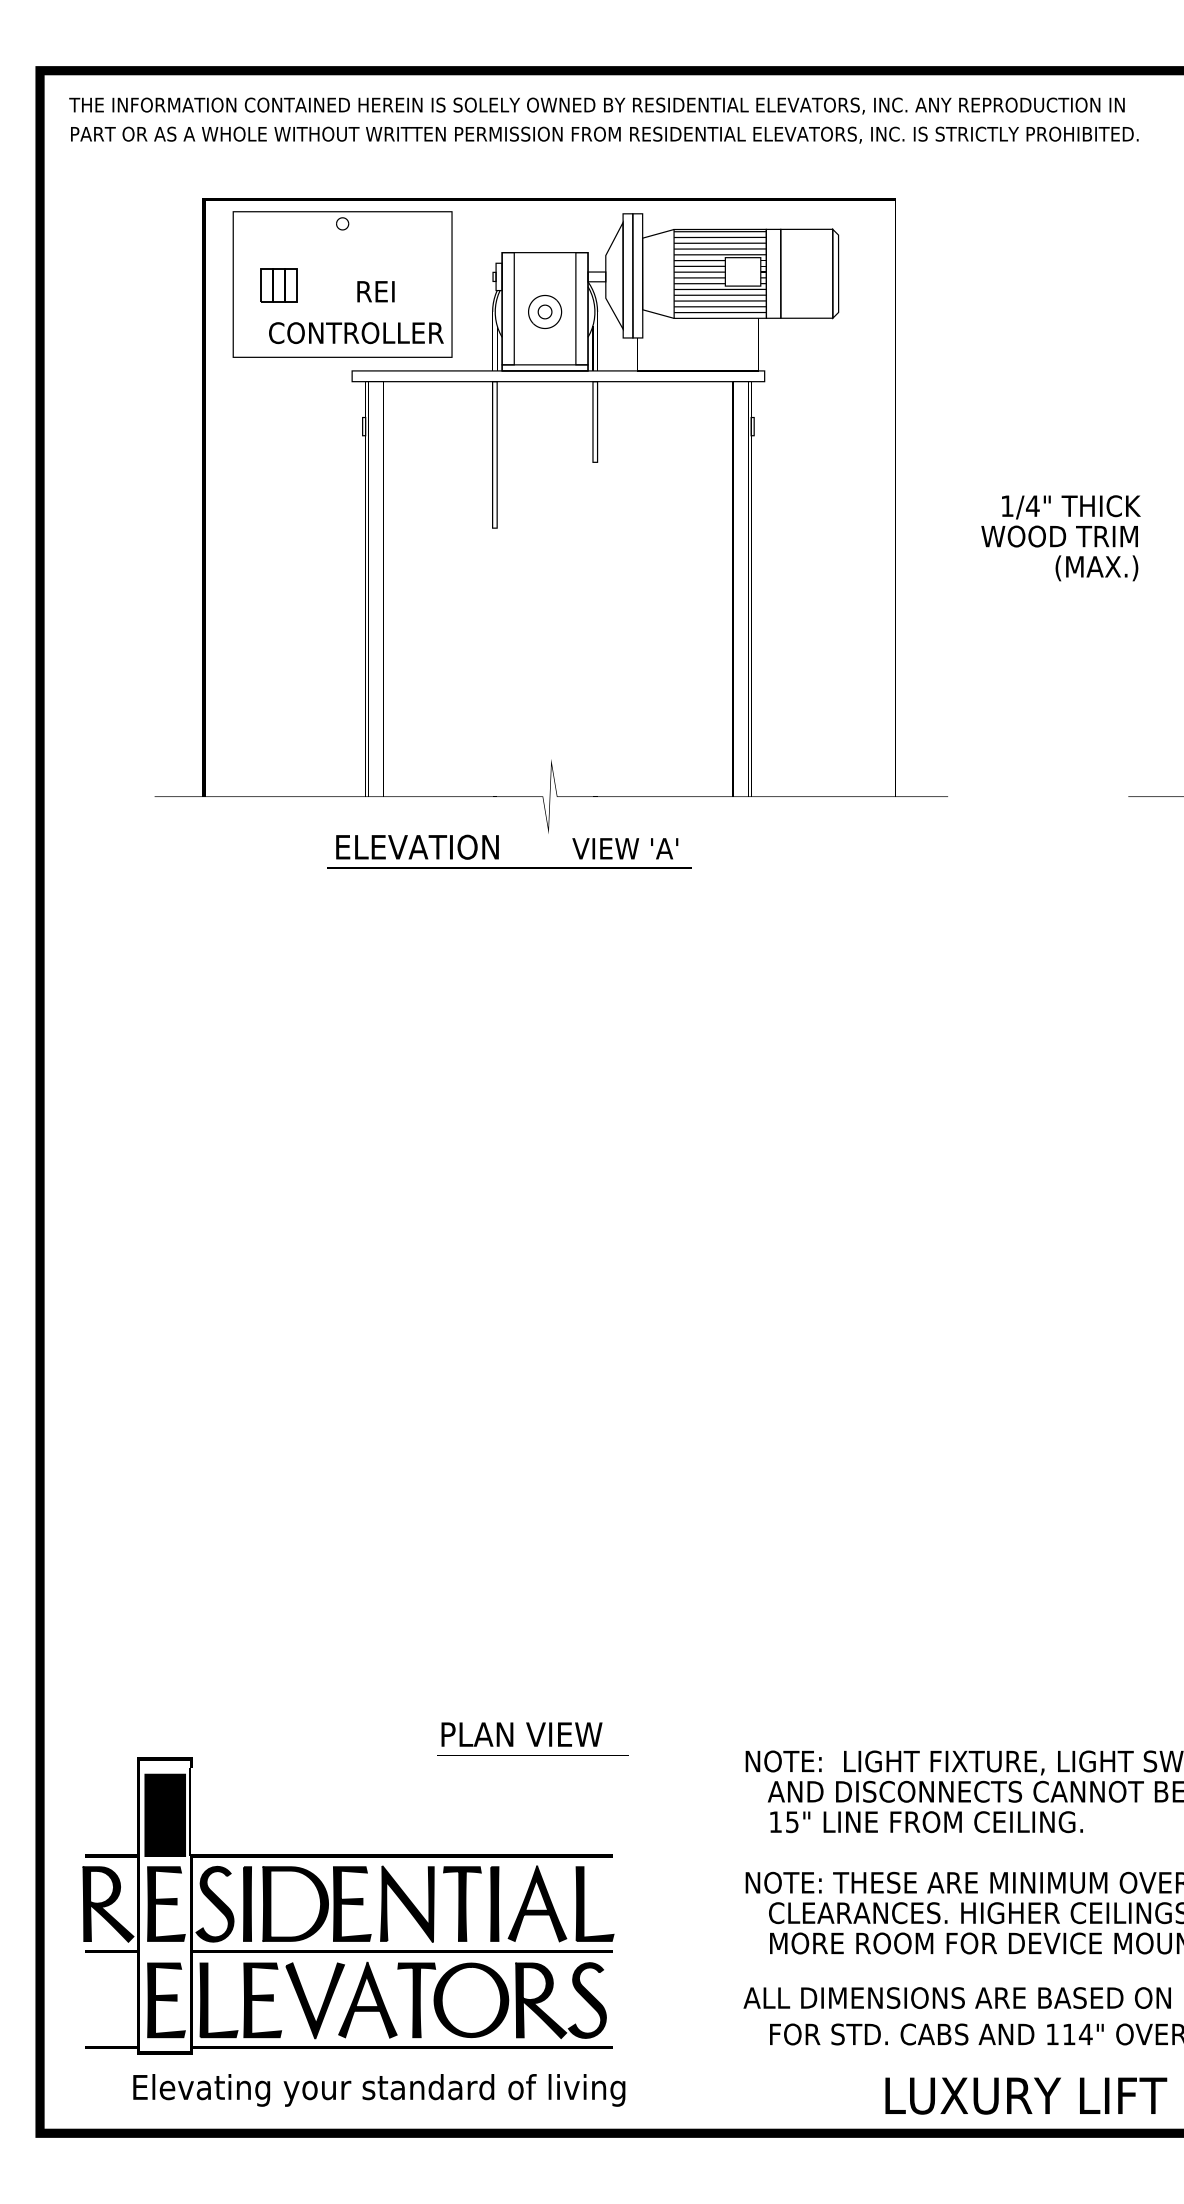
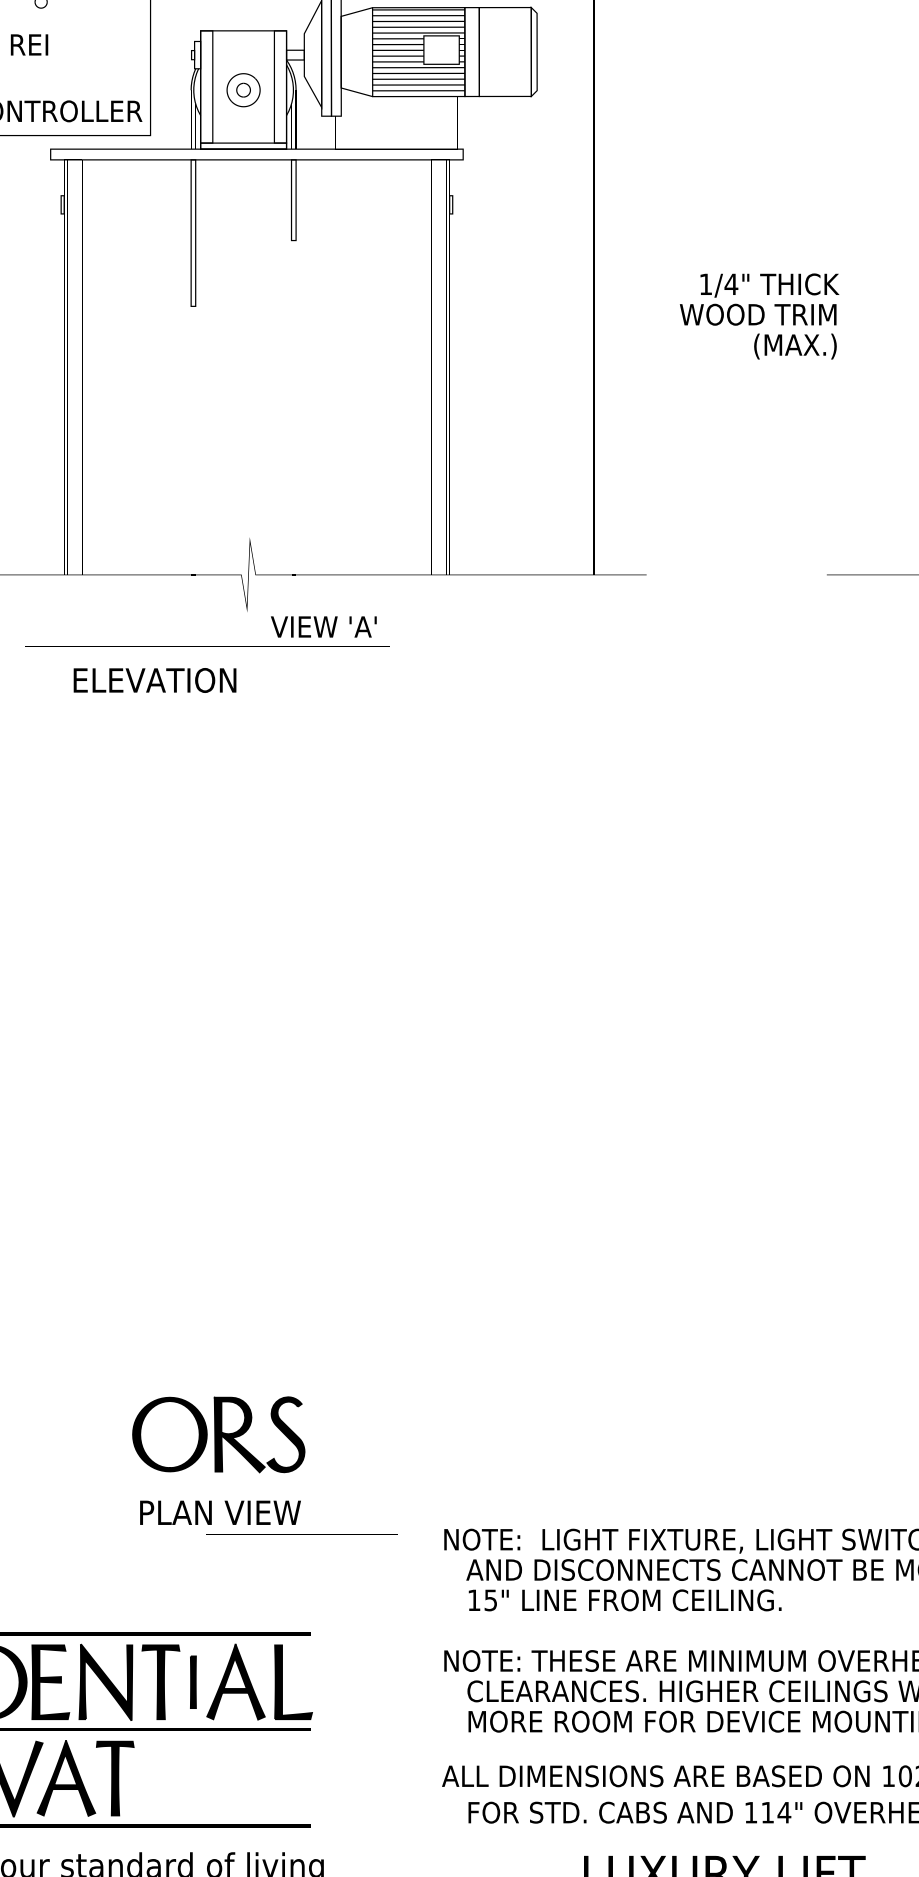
text: (375, 291) -> (29, 44), moved
text: (417, 846) -> (155, 679), moved
line: (532, 1755) -> (301, 1533), moved
part: (494, 1903) -> (193, 1681), size x0.7
part: (519, 2000) -> (218, 1434), moved

